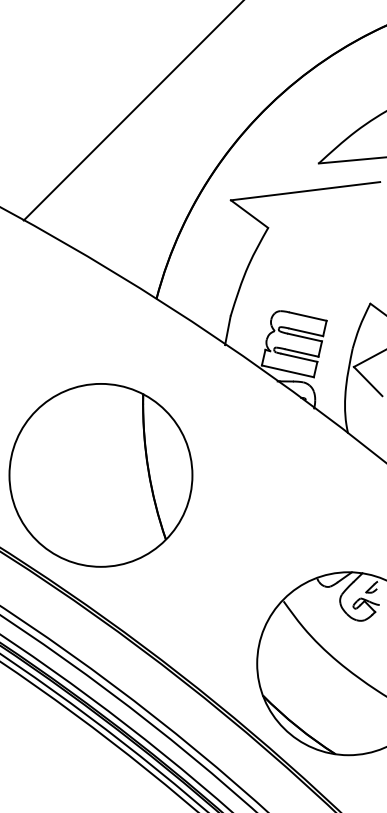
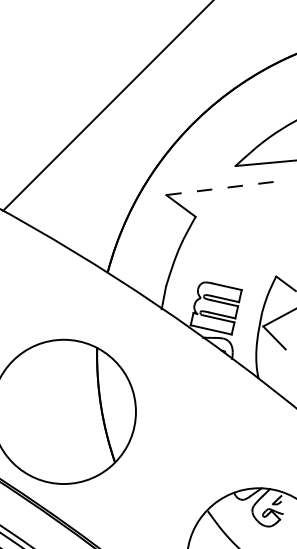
line: (306, 191) -> (225, 188), solid -> dashed

